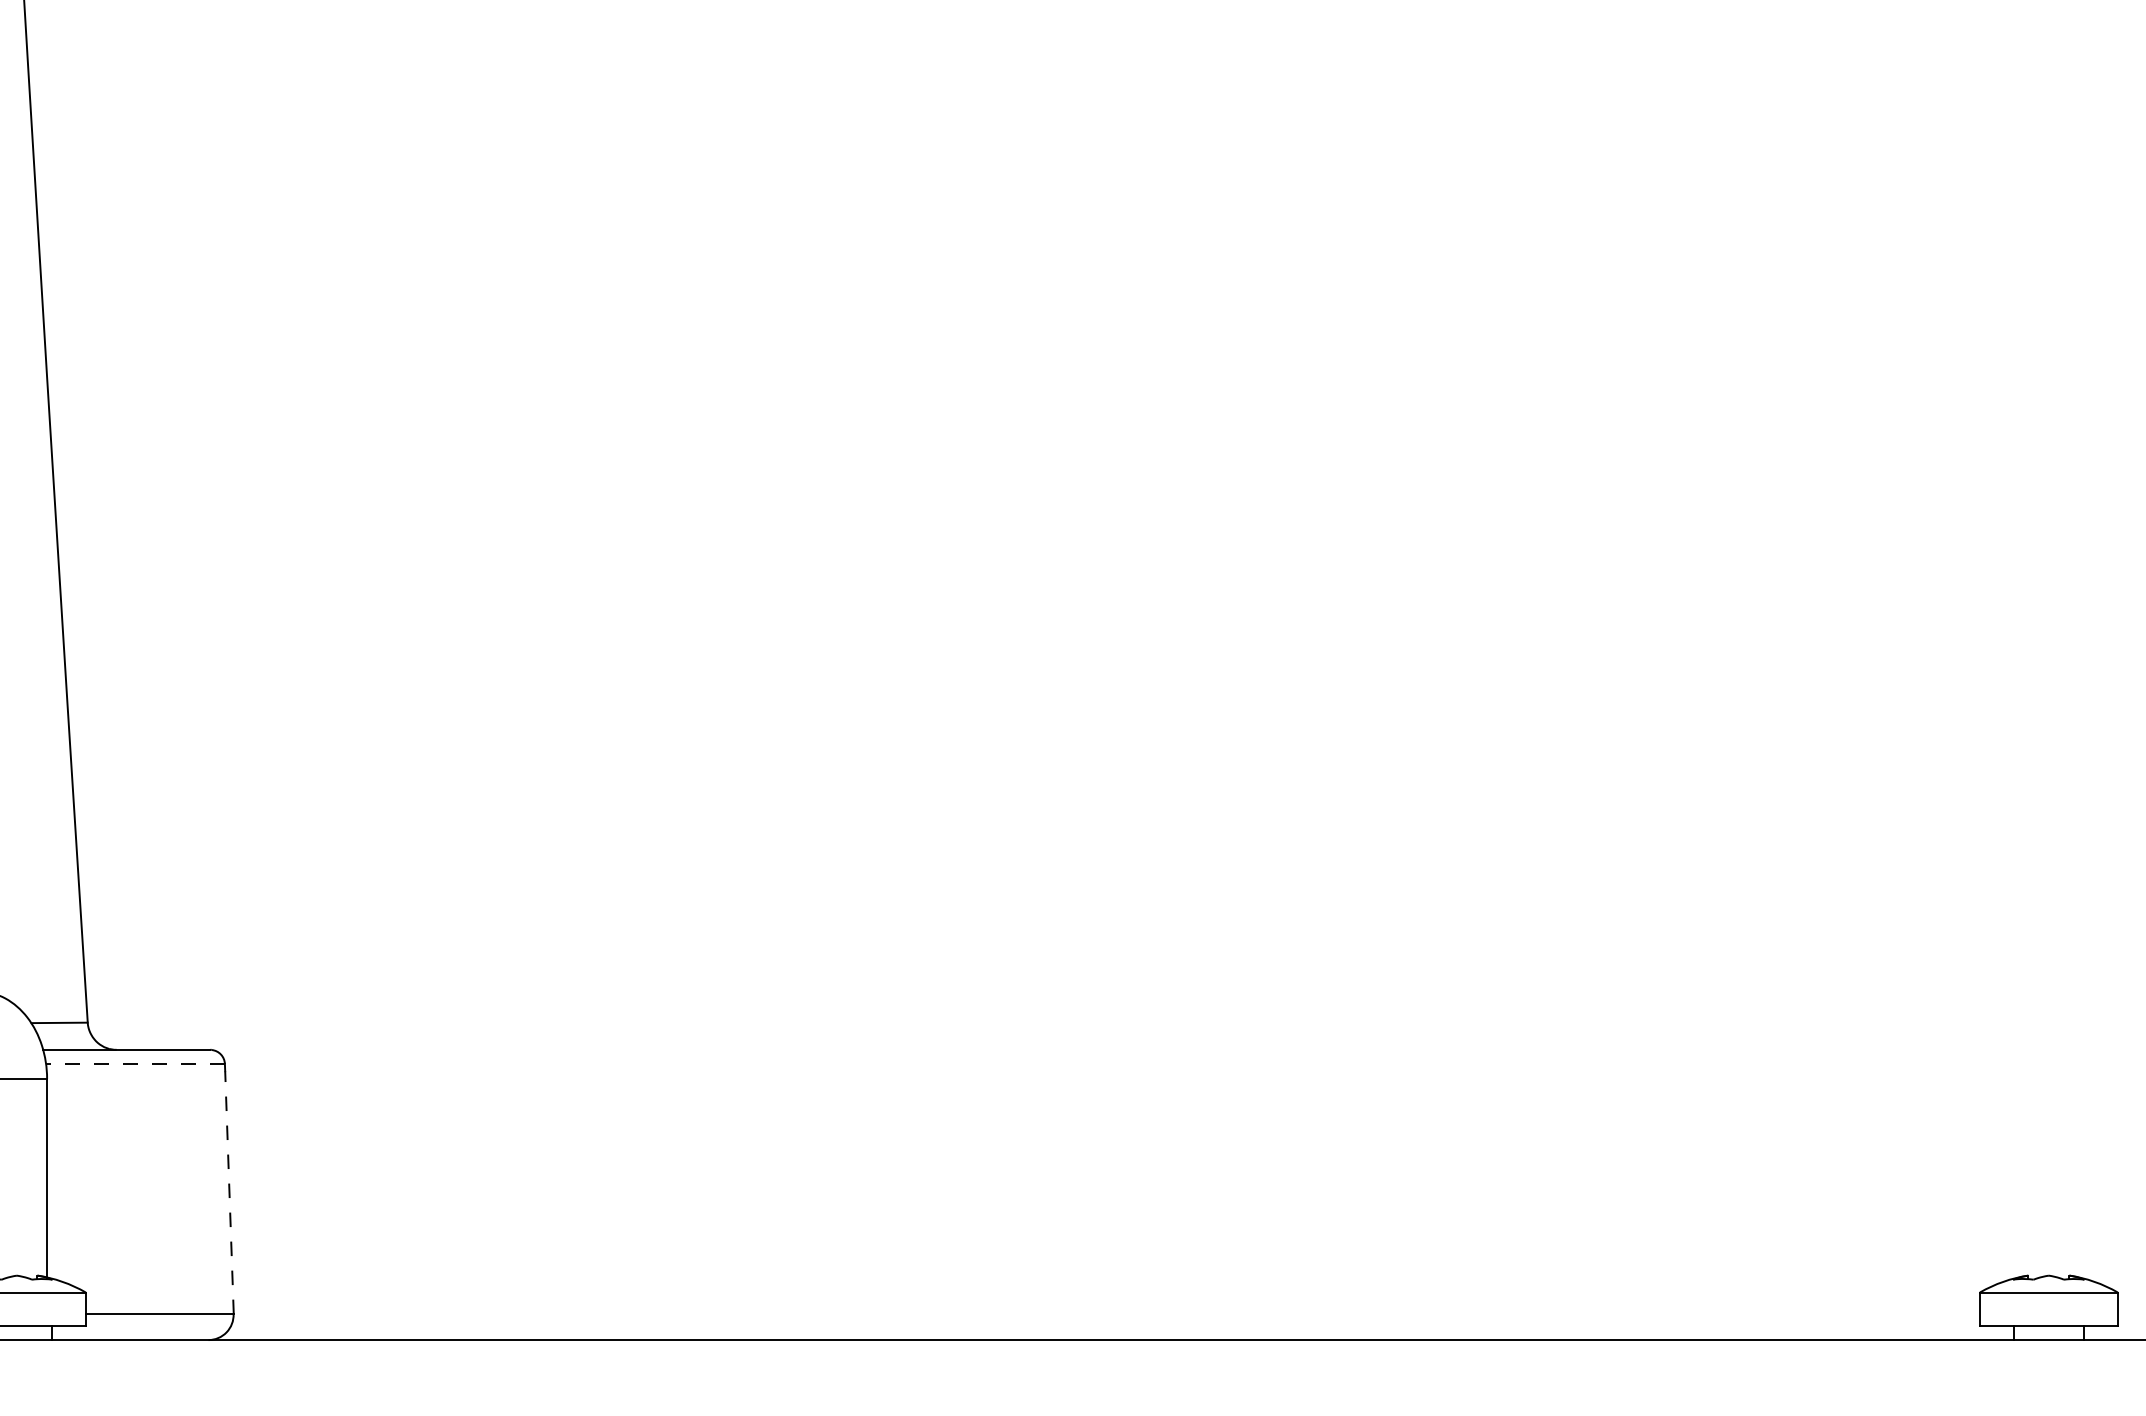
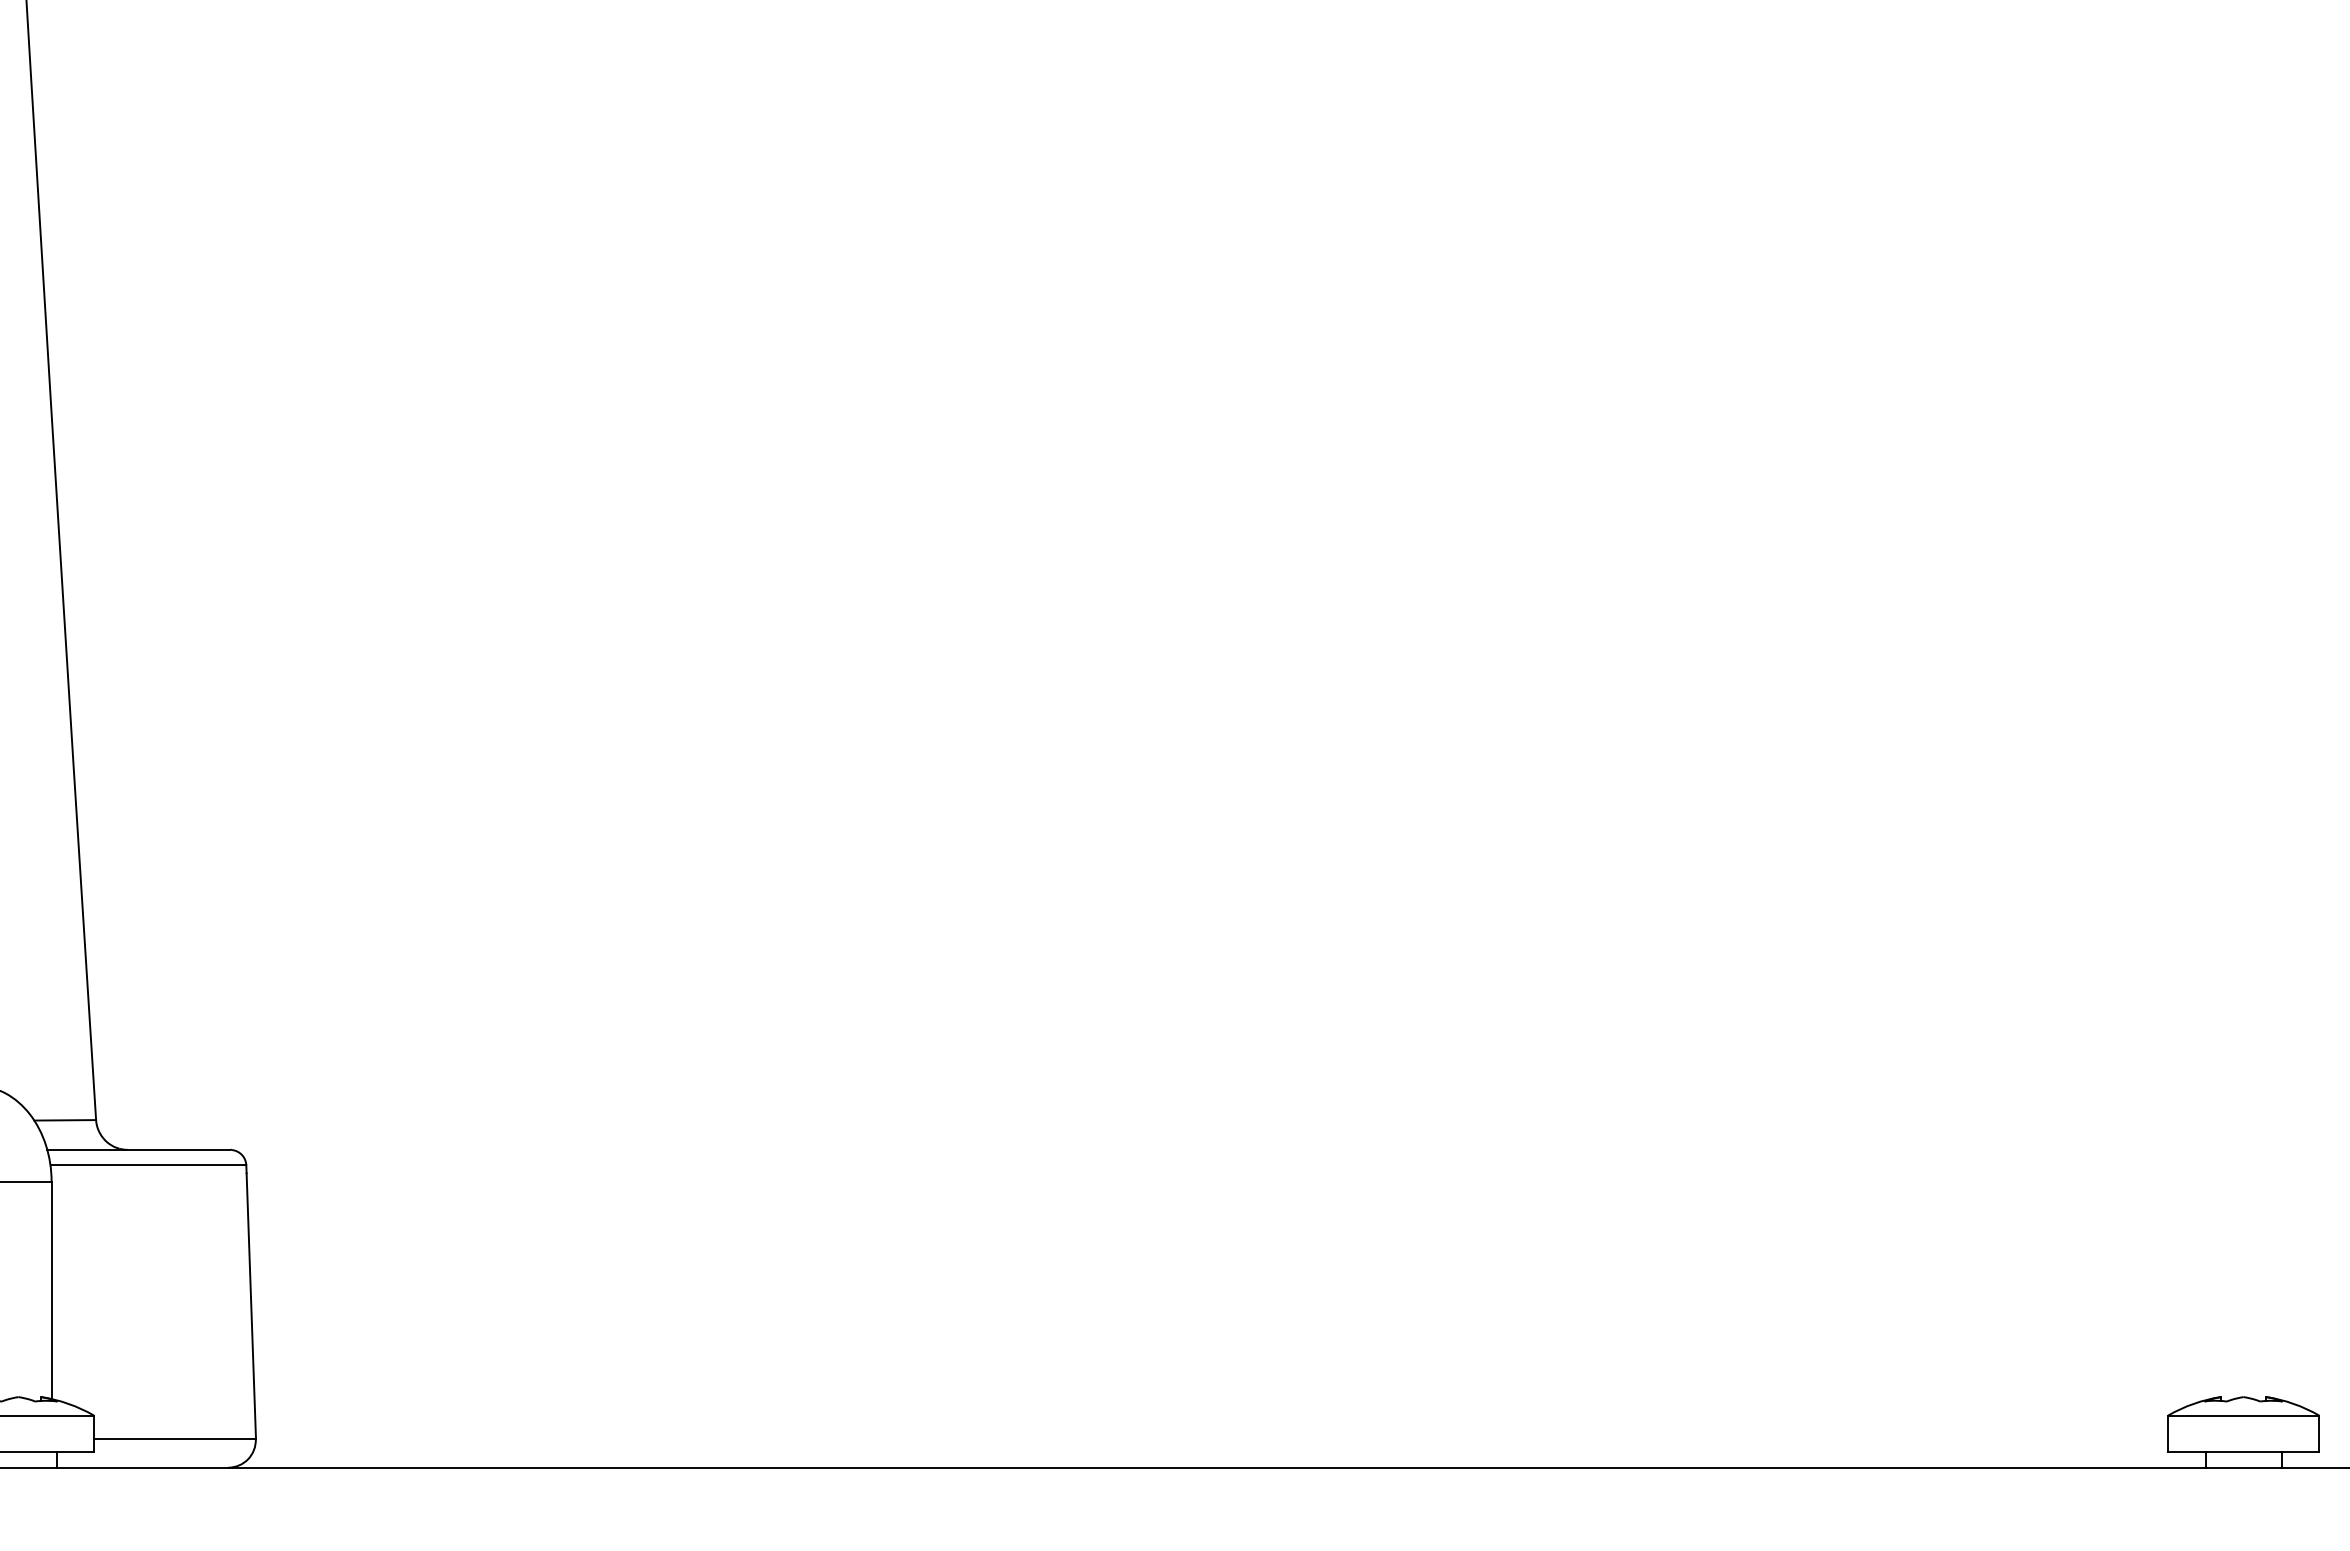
line: (135, 1064) -> (148, 1165), dashed -> solid
line: (229, 1192) -> (251, 1306), dashed -> solid

